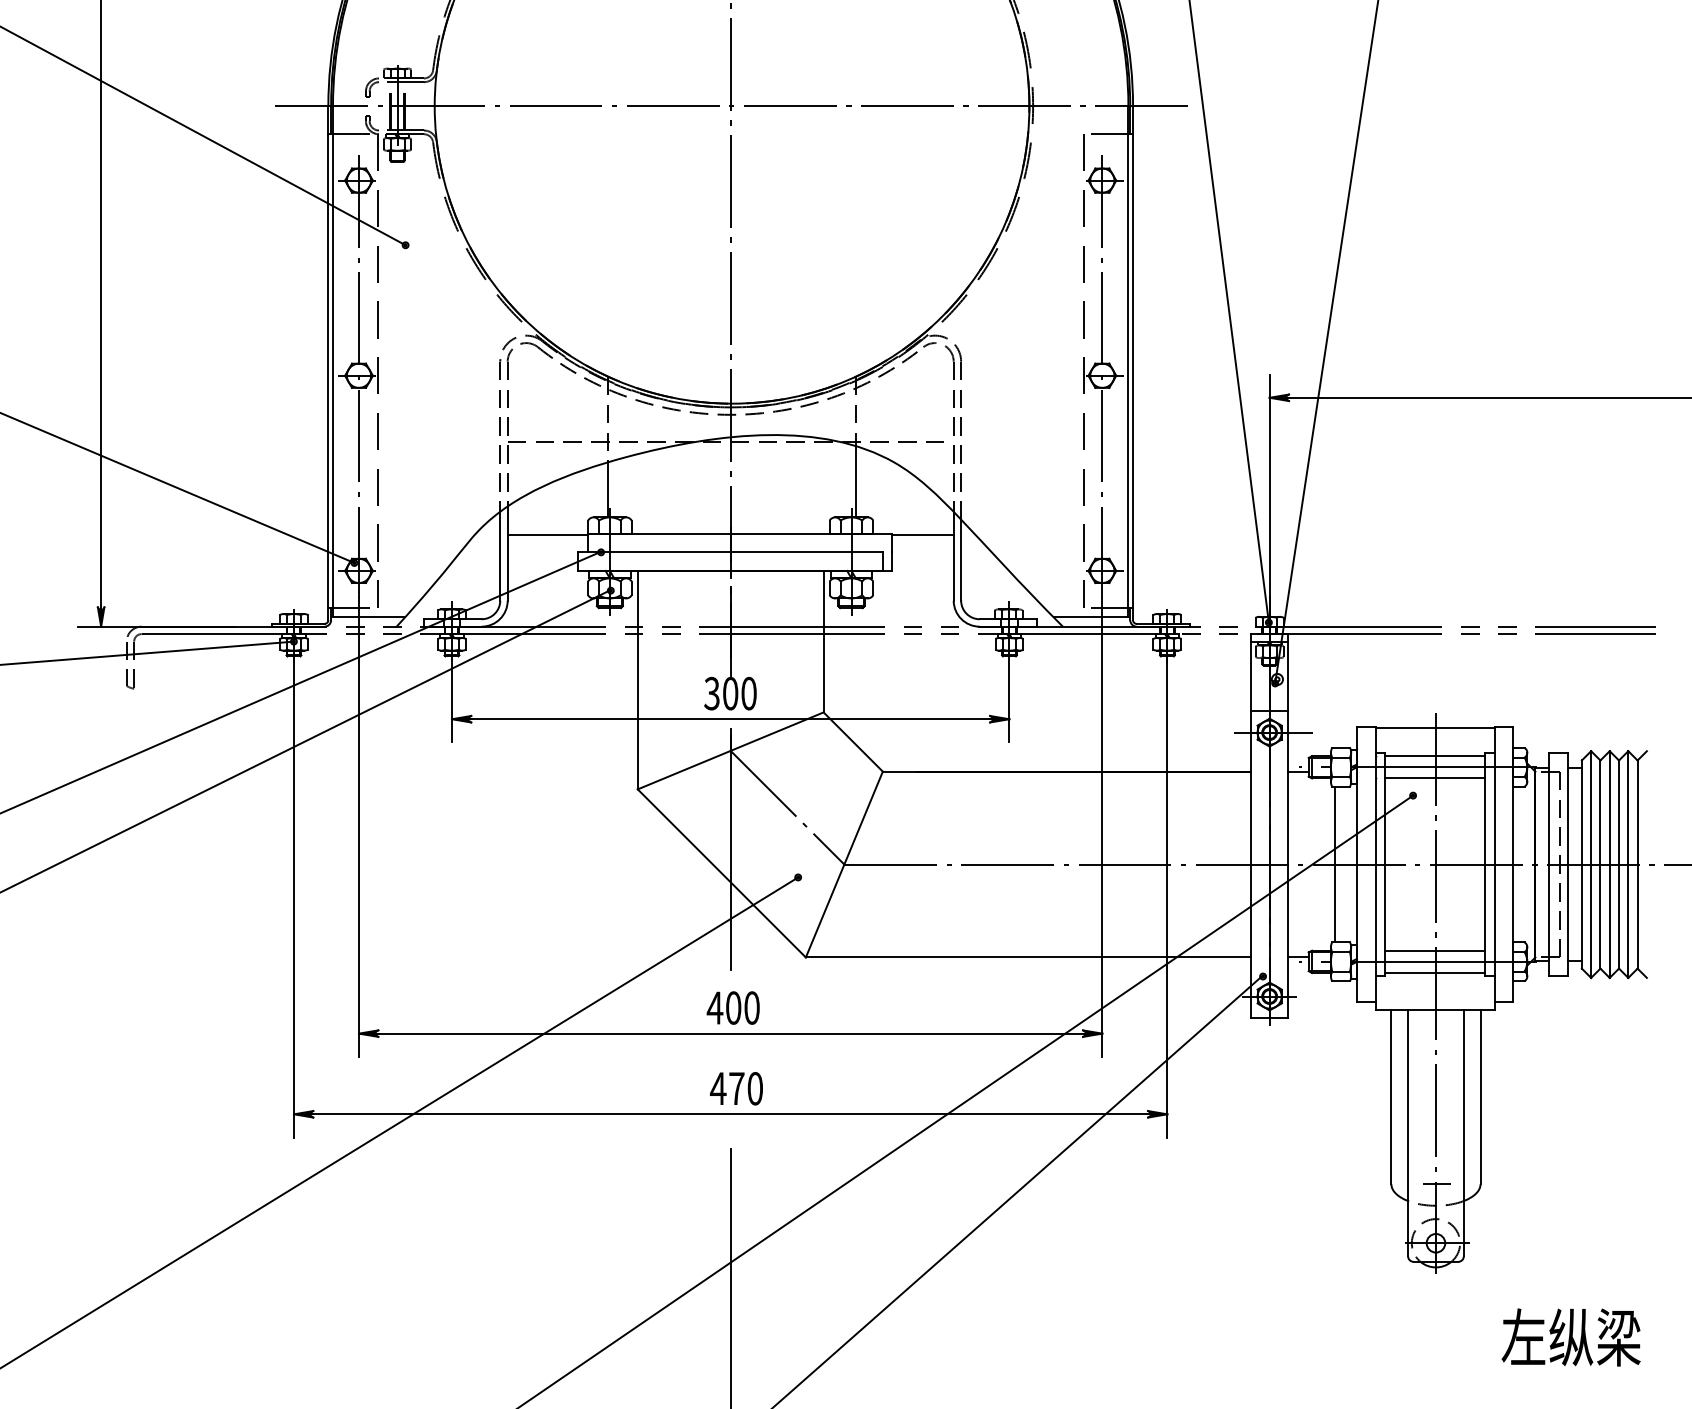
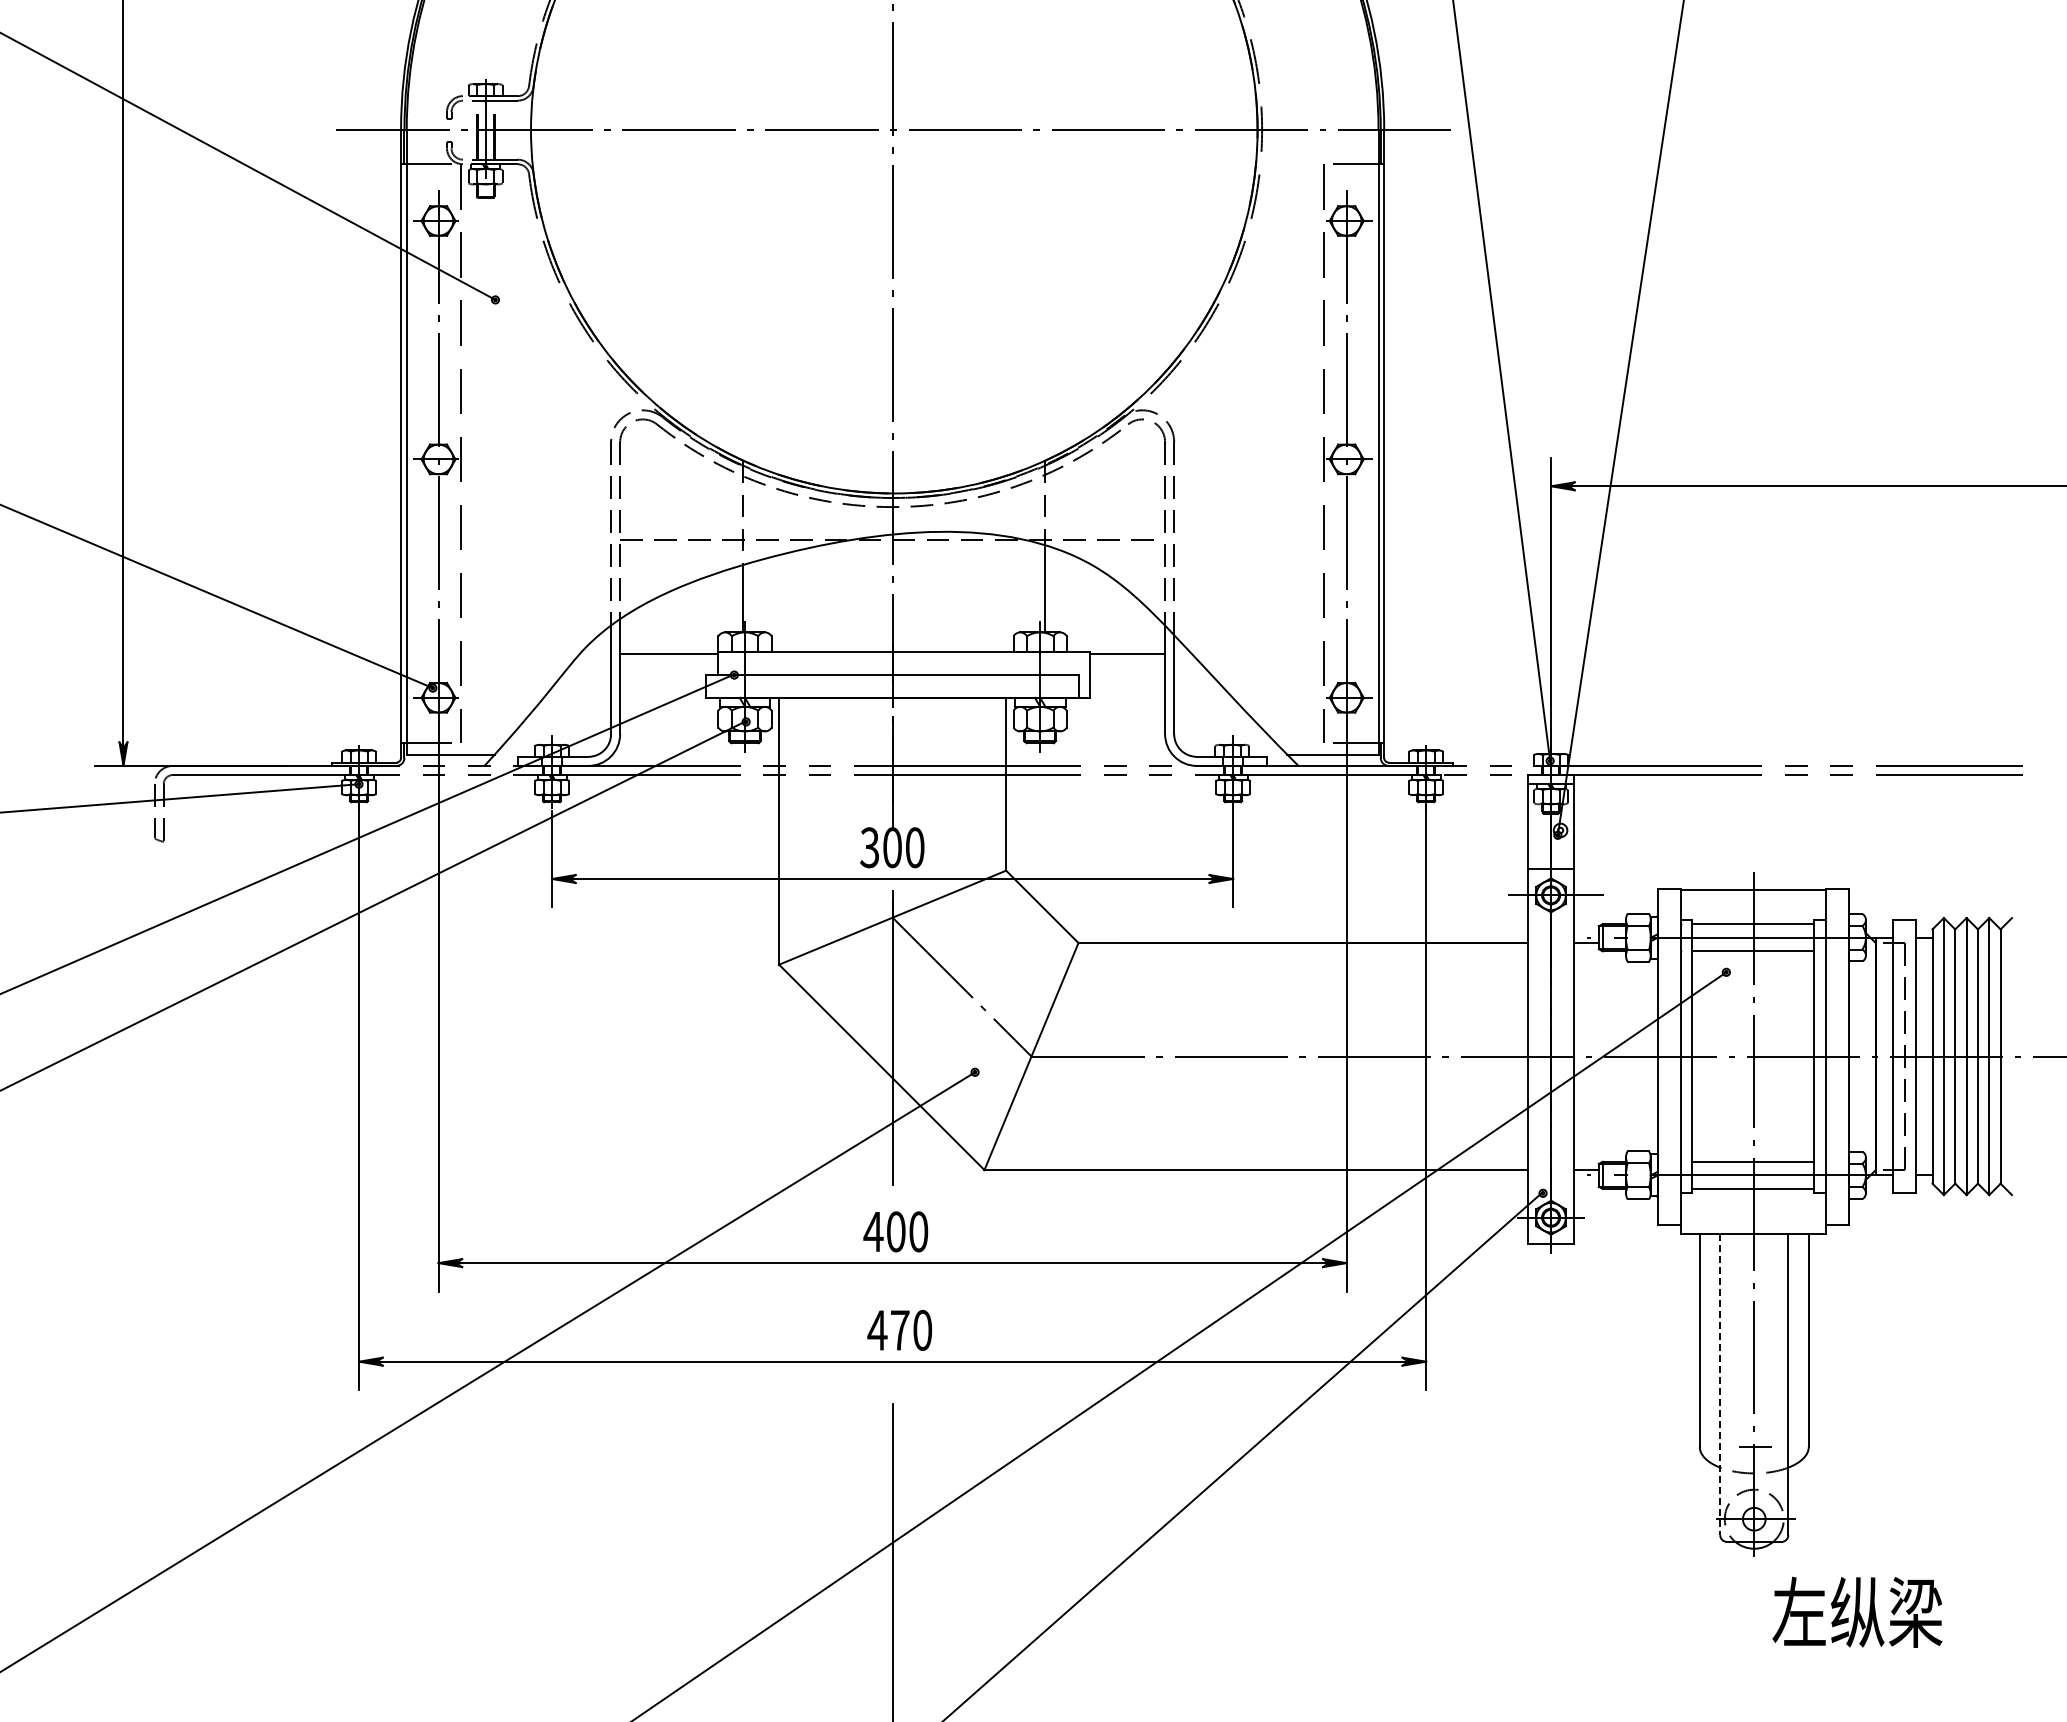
line: (1334, 864) -> (1630, 1056), removed
line: (1408, 1132) -> (1720, 1384), solid -> dashed
text: (1571, 1336) -> (1857, 1611), moved

